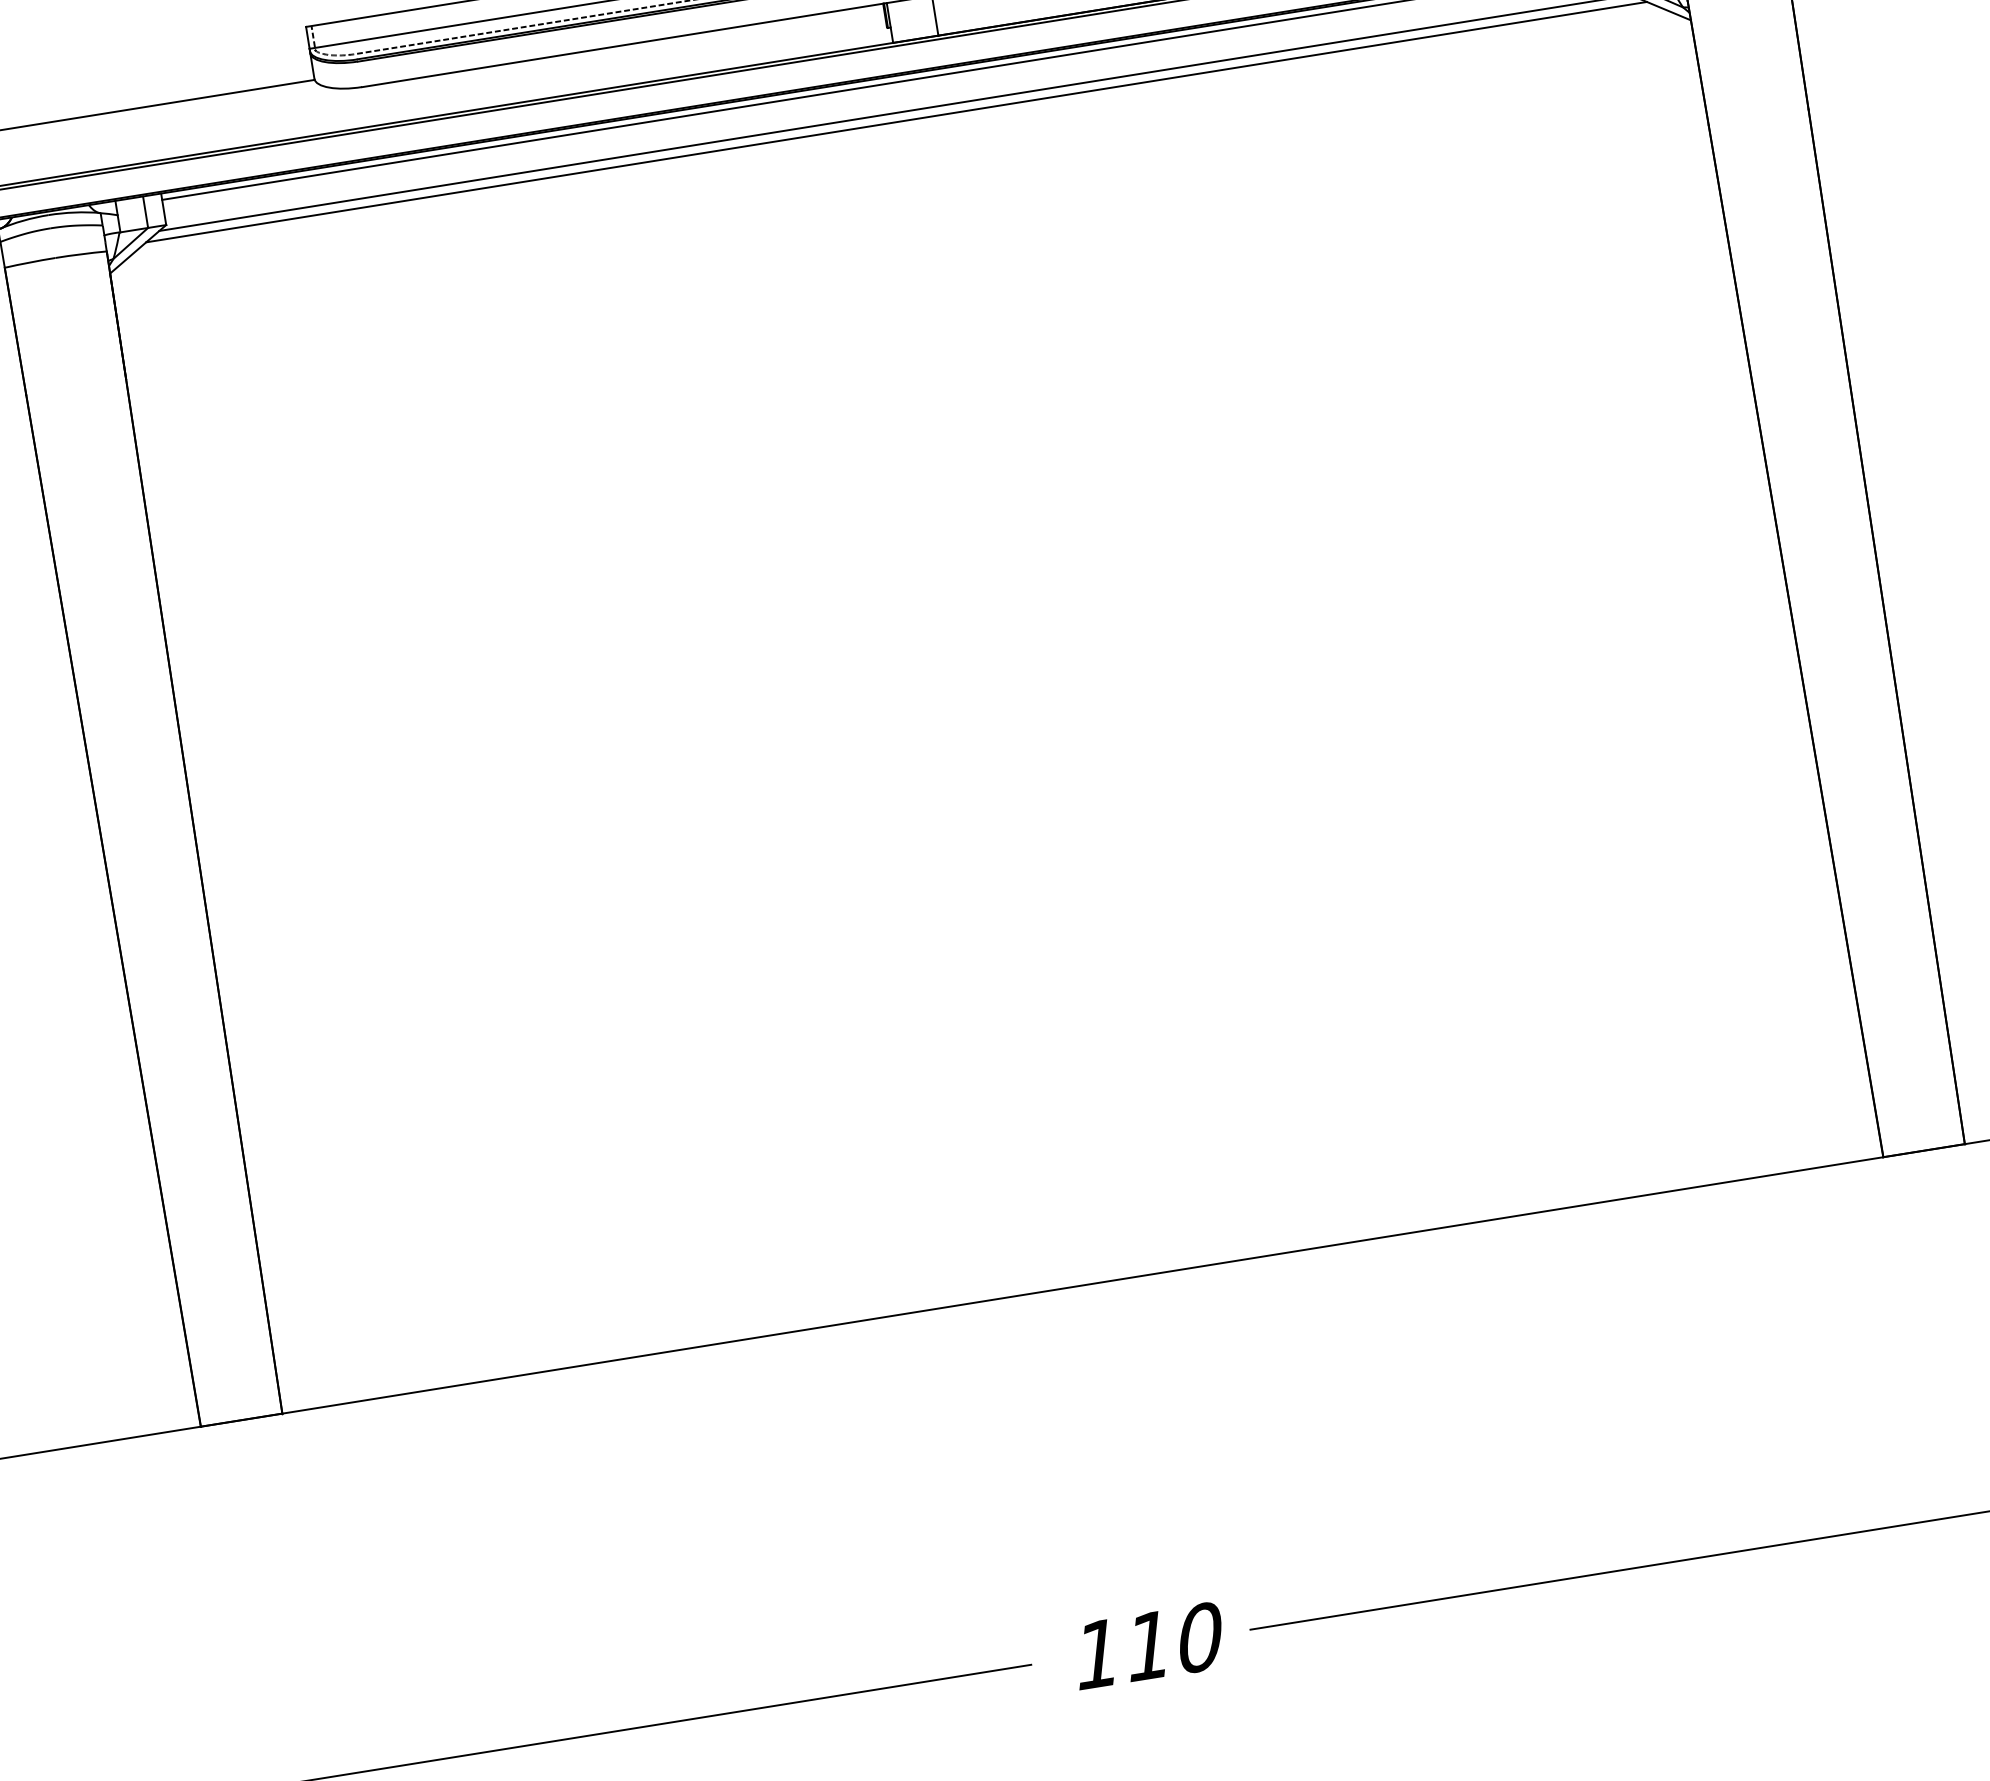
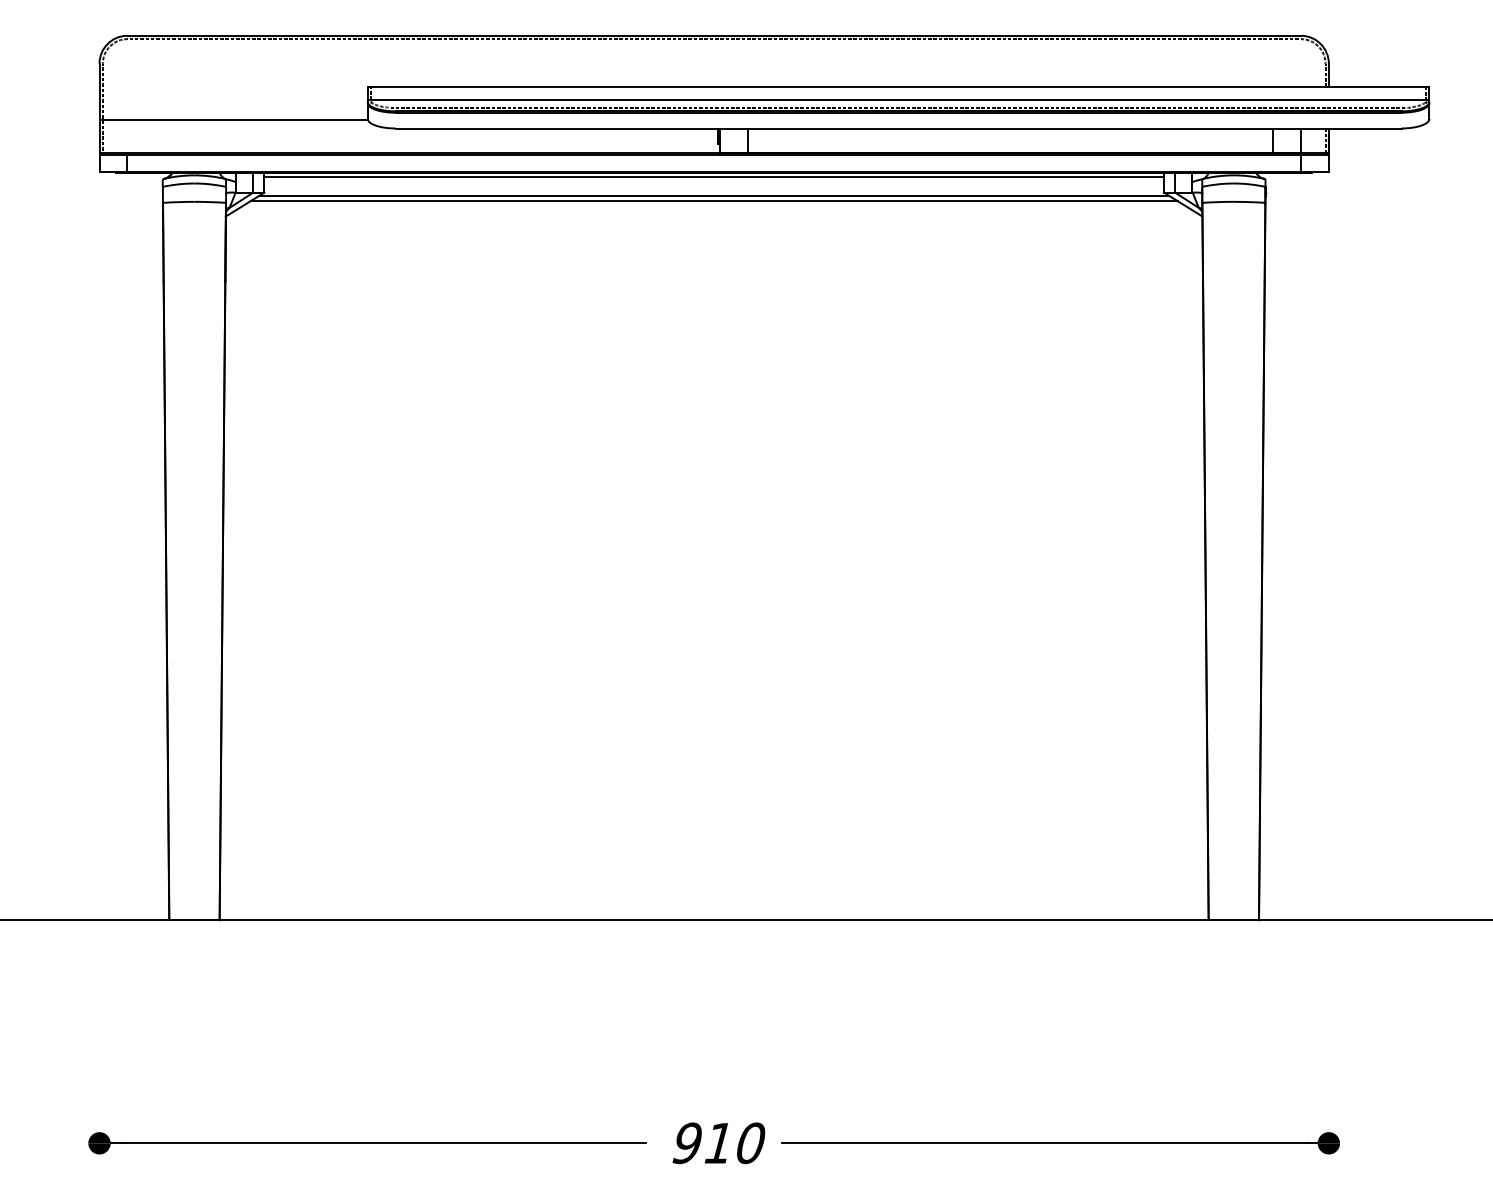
text: (1096, 1654) -> (686, 1143), 110 -> 910

